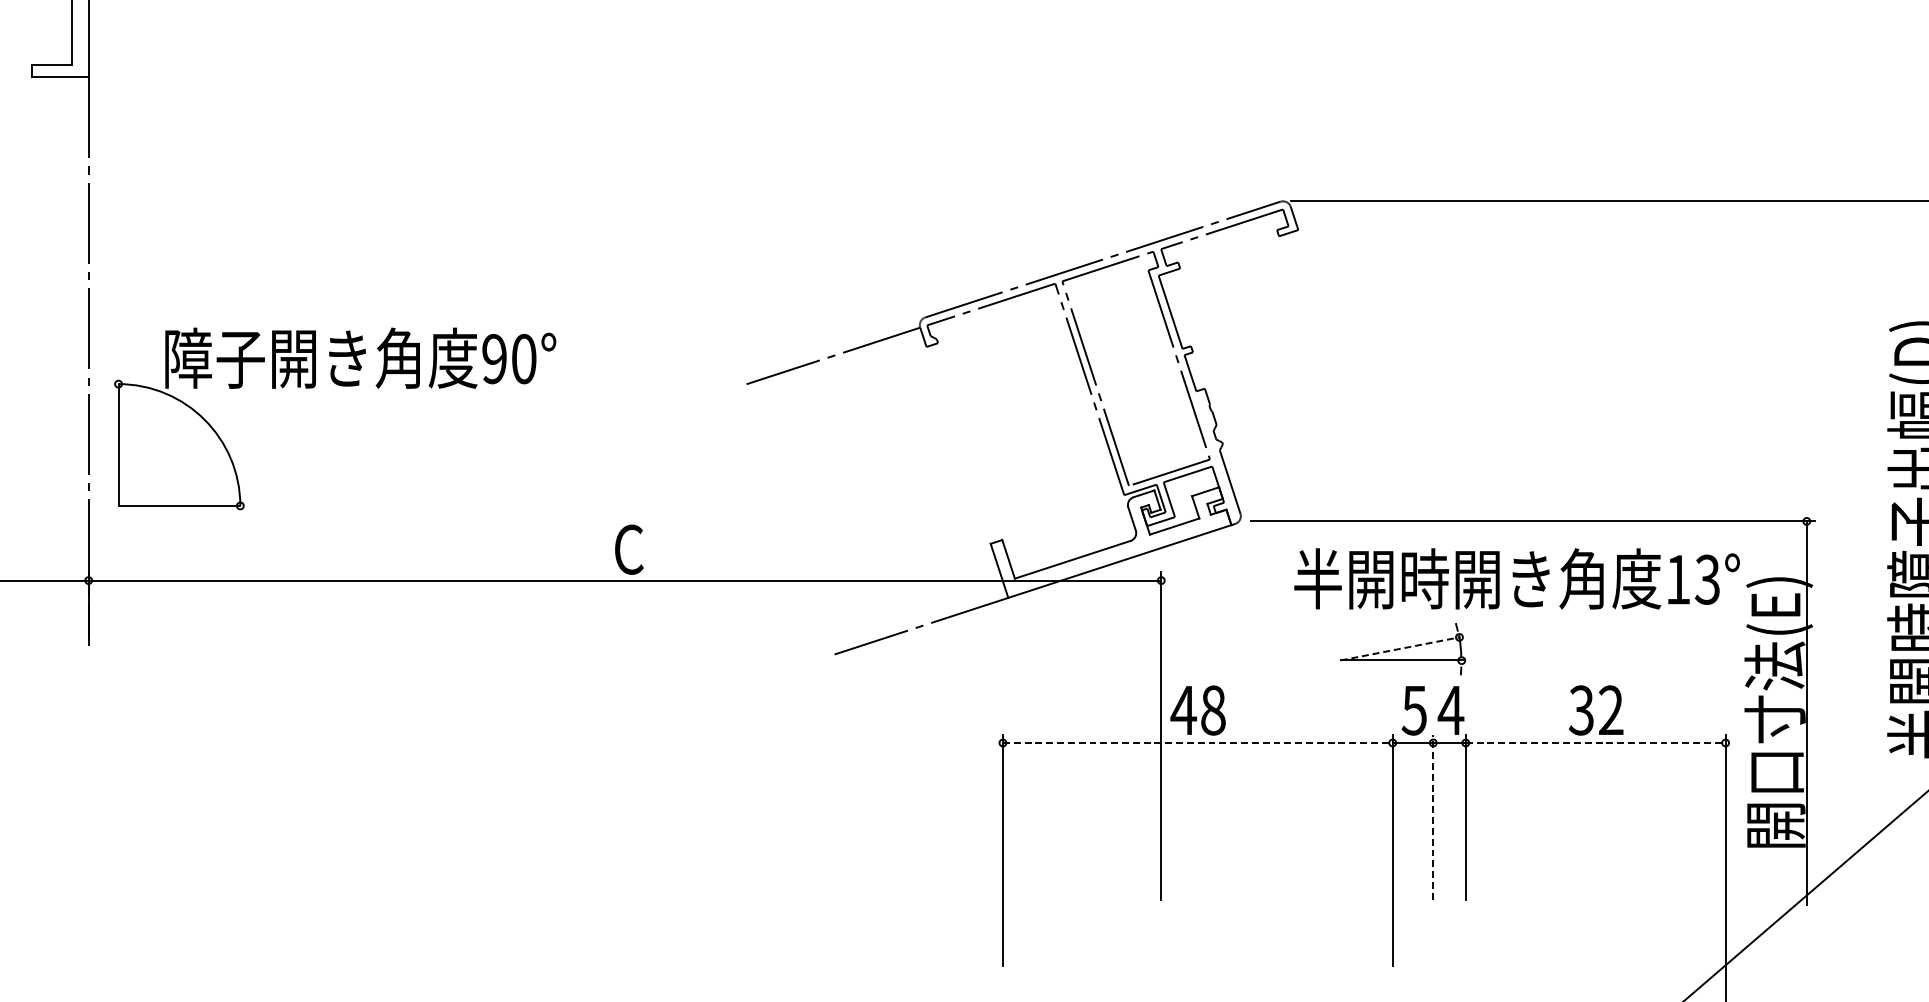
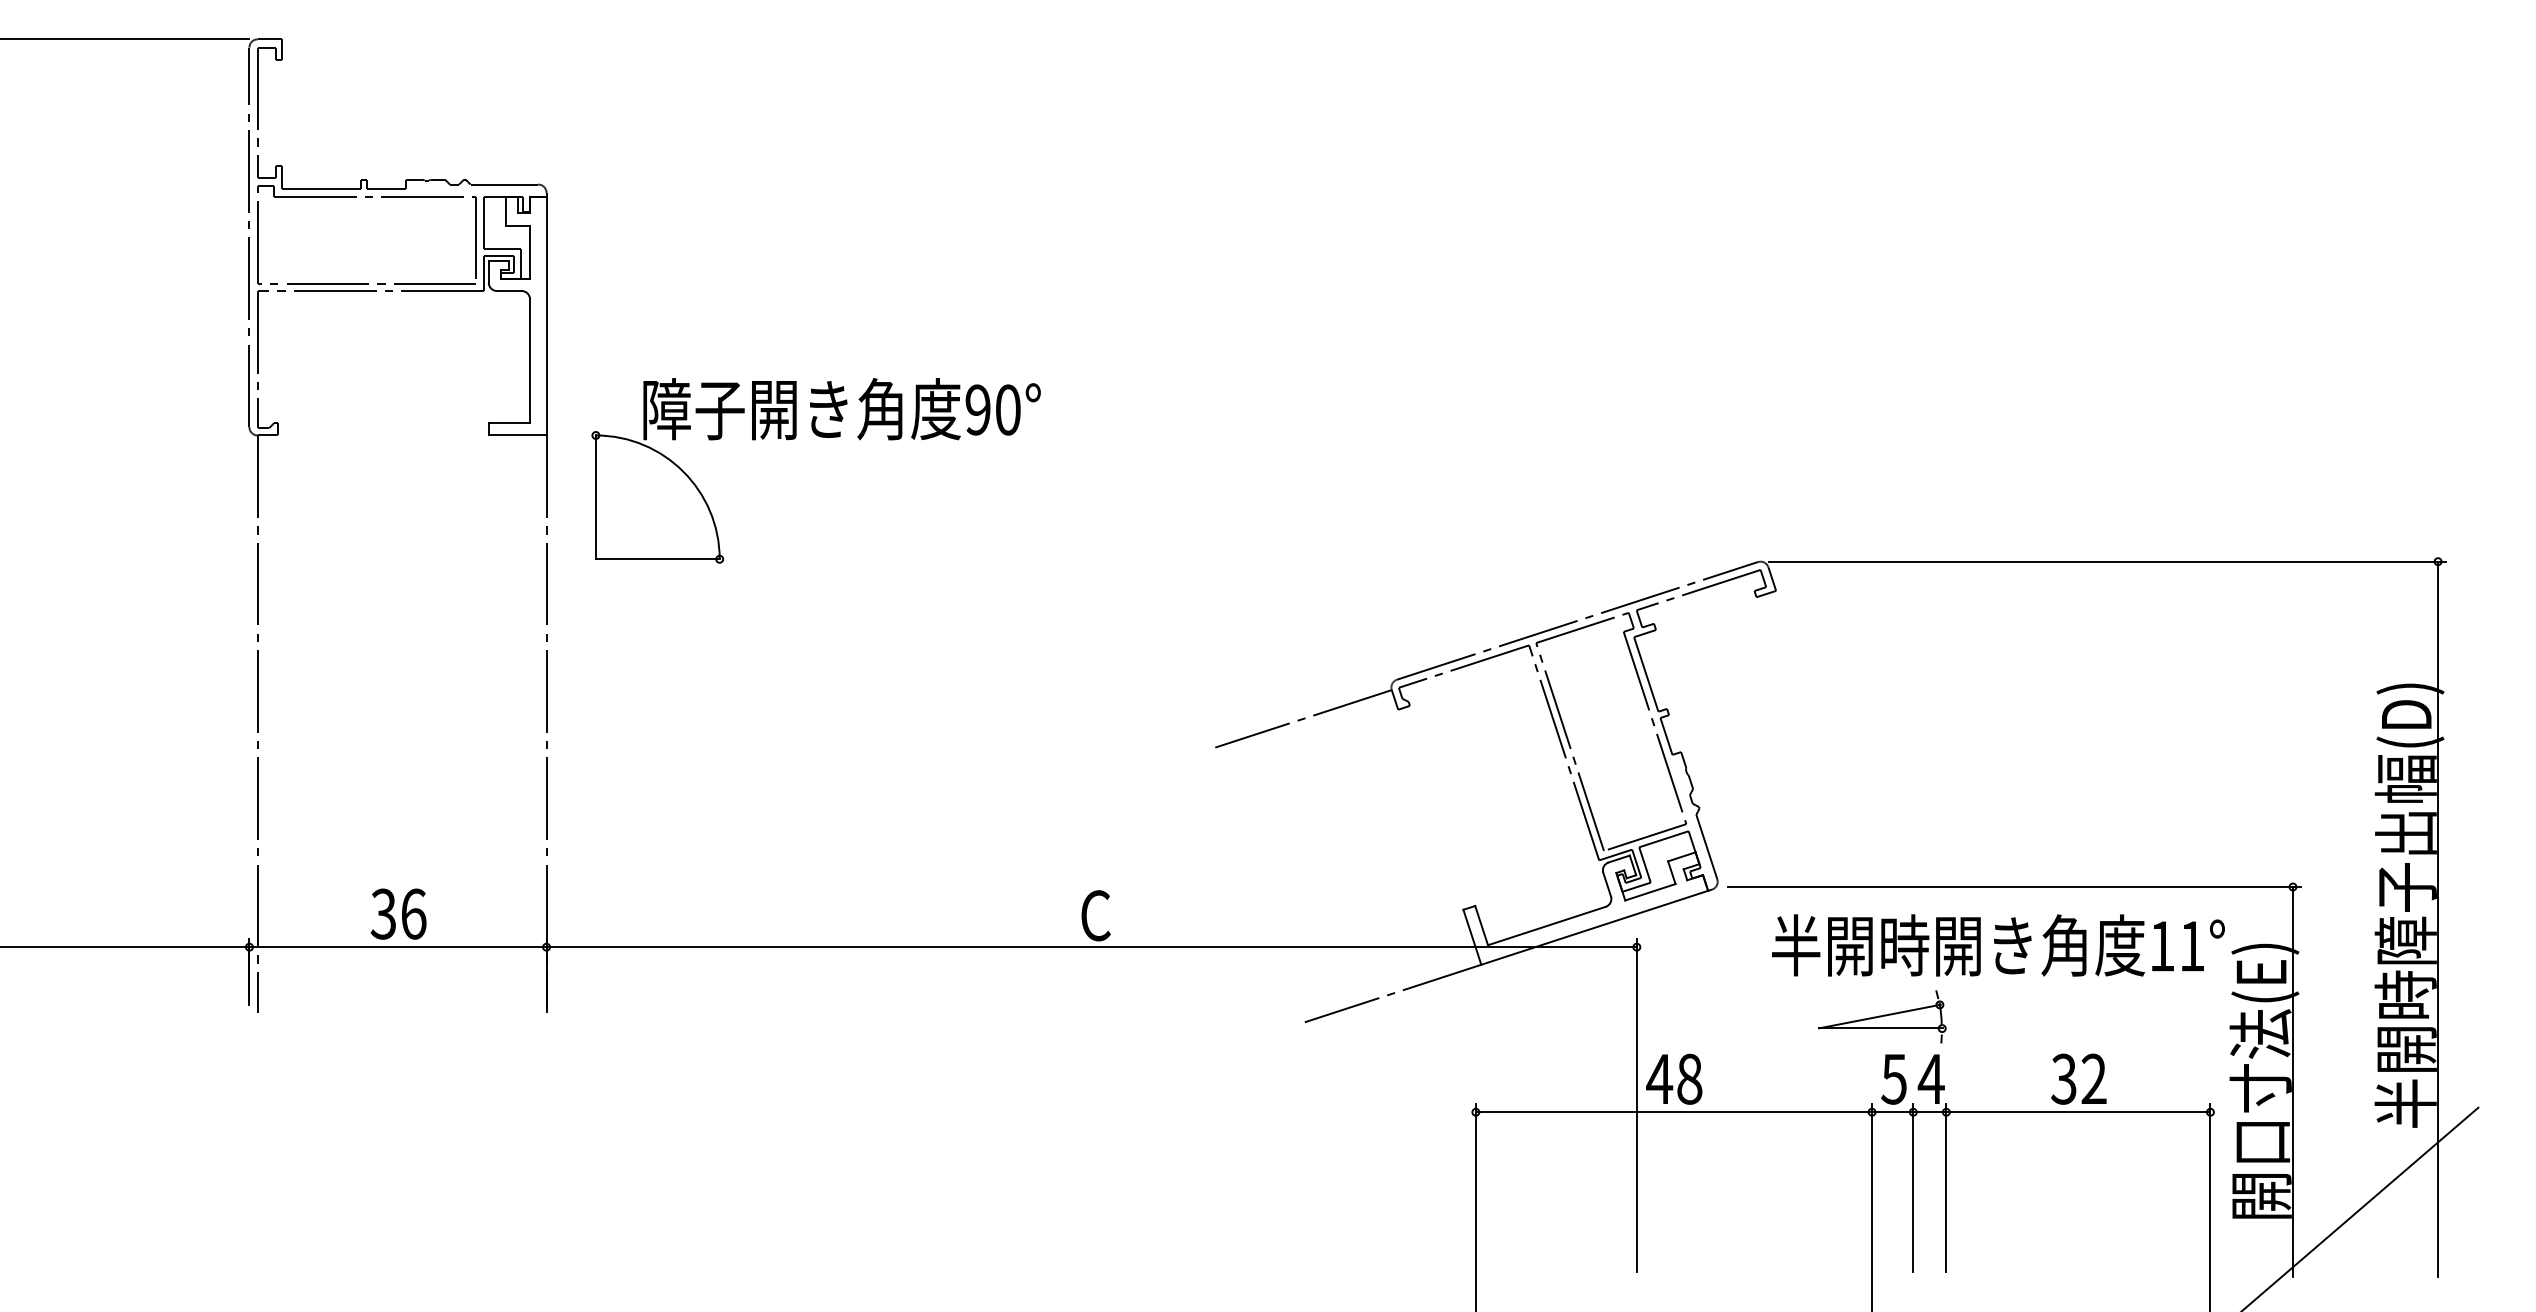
part: (339, 386) -> (820, 437), moved
text: (1706, 578) -> (2191, 945), 13° -> 11°
line: (1401, 648) -> (1880, 1016), dashed -> solid
line: (1198, 743) -> (1674, 1112), dashed -> solid
line: (1595, 743) -> (2078, 1112), dashed -> solid
line: (1433, 817) -> (1913, 1187), dashed -> solid

